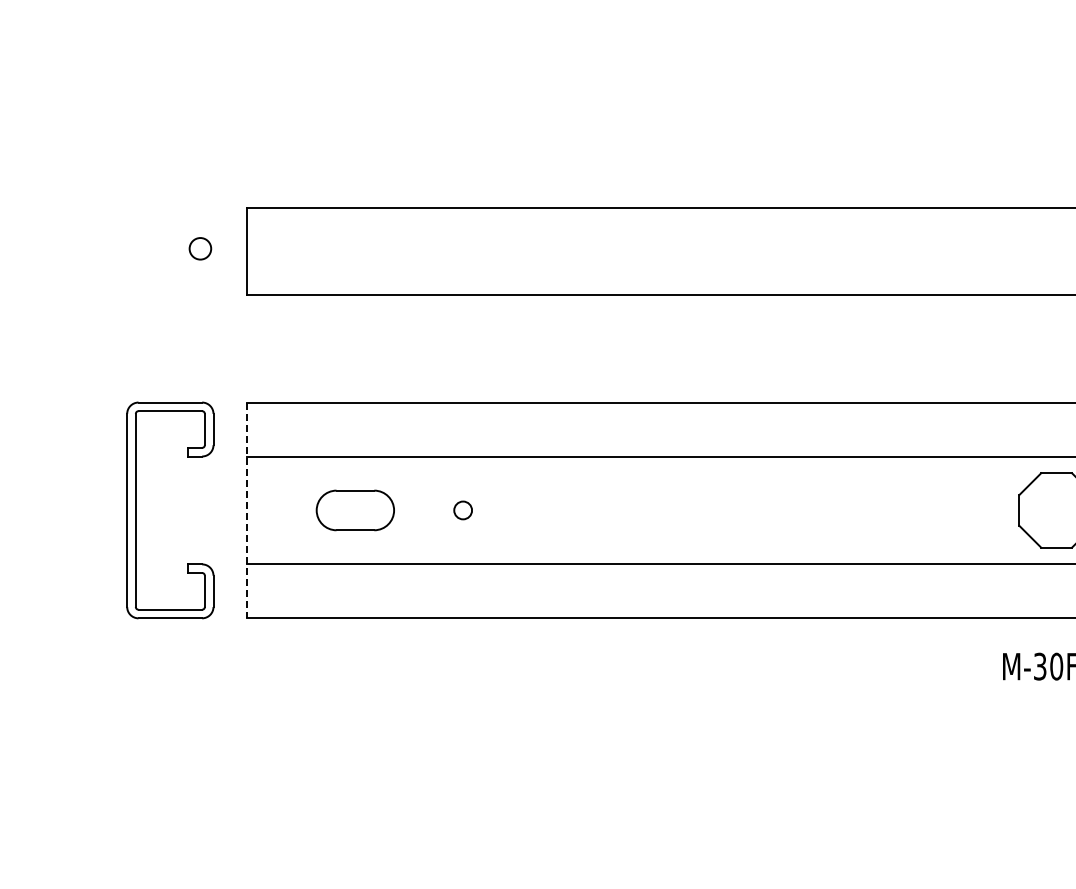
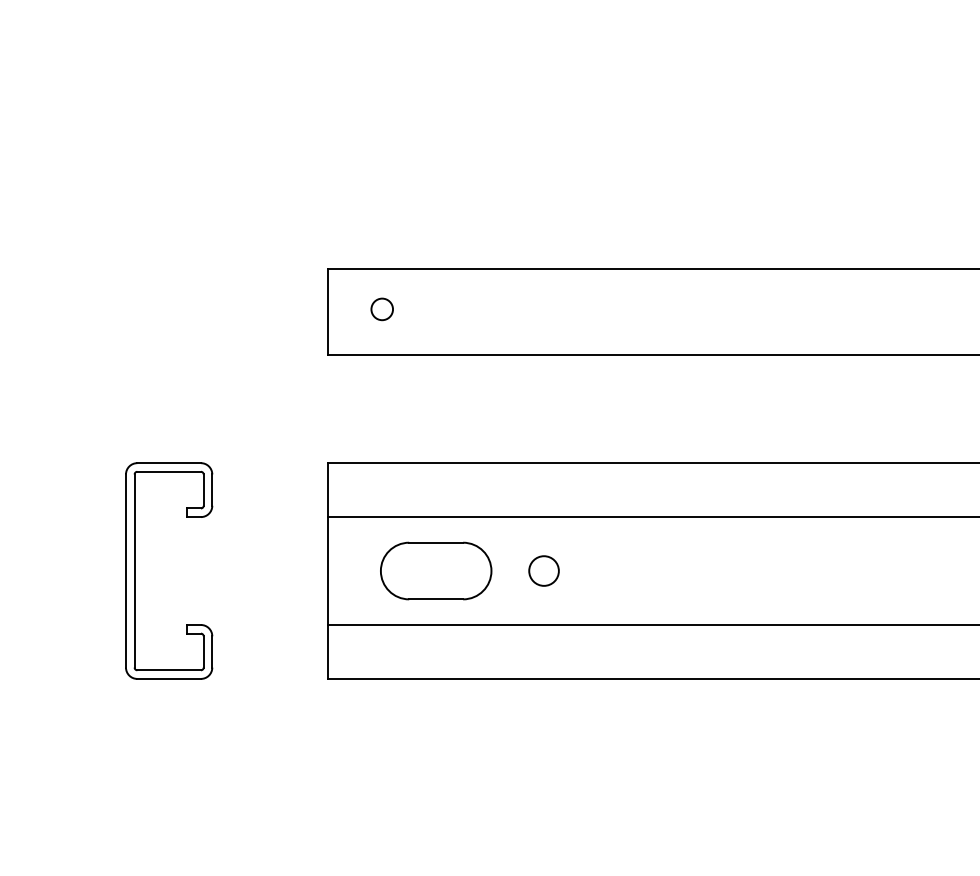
circle: (200, 248) -> (382, 309), moved
part: (136, 510) -> (135, 571), moved
line: (247, 510) -> (328, 571), dashed -> solid
part: (355, 510) -> (436, 571), size x1.43
circle: (462, 510) -> (543, 571), size x1.67

